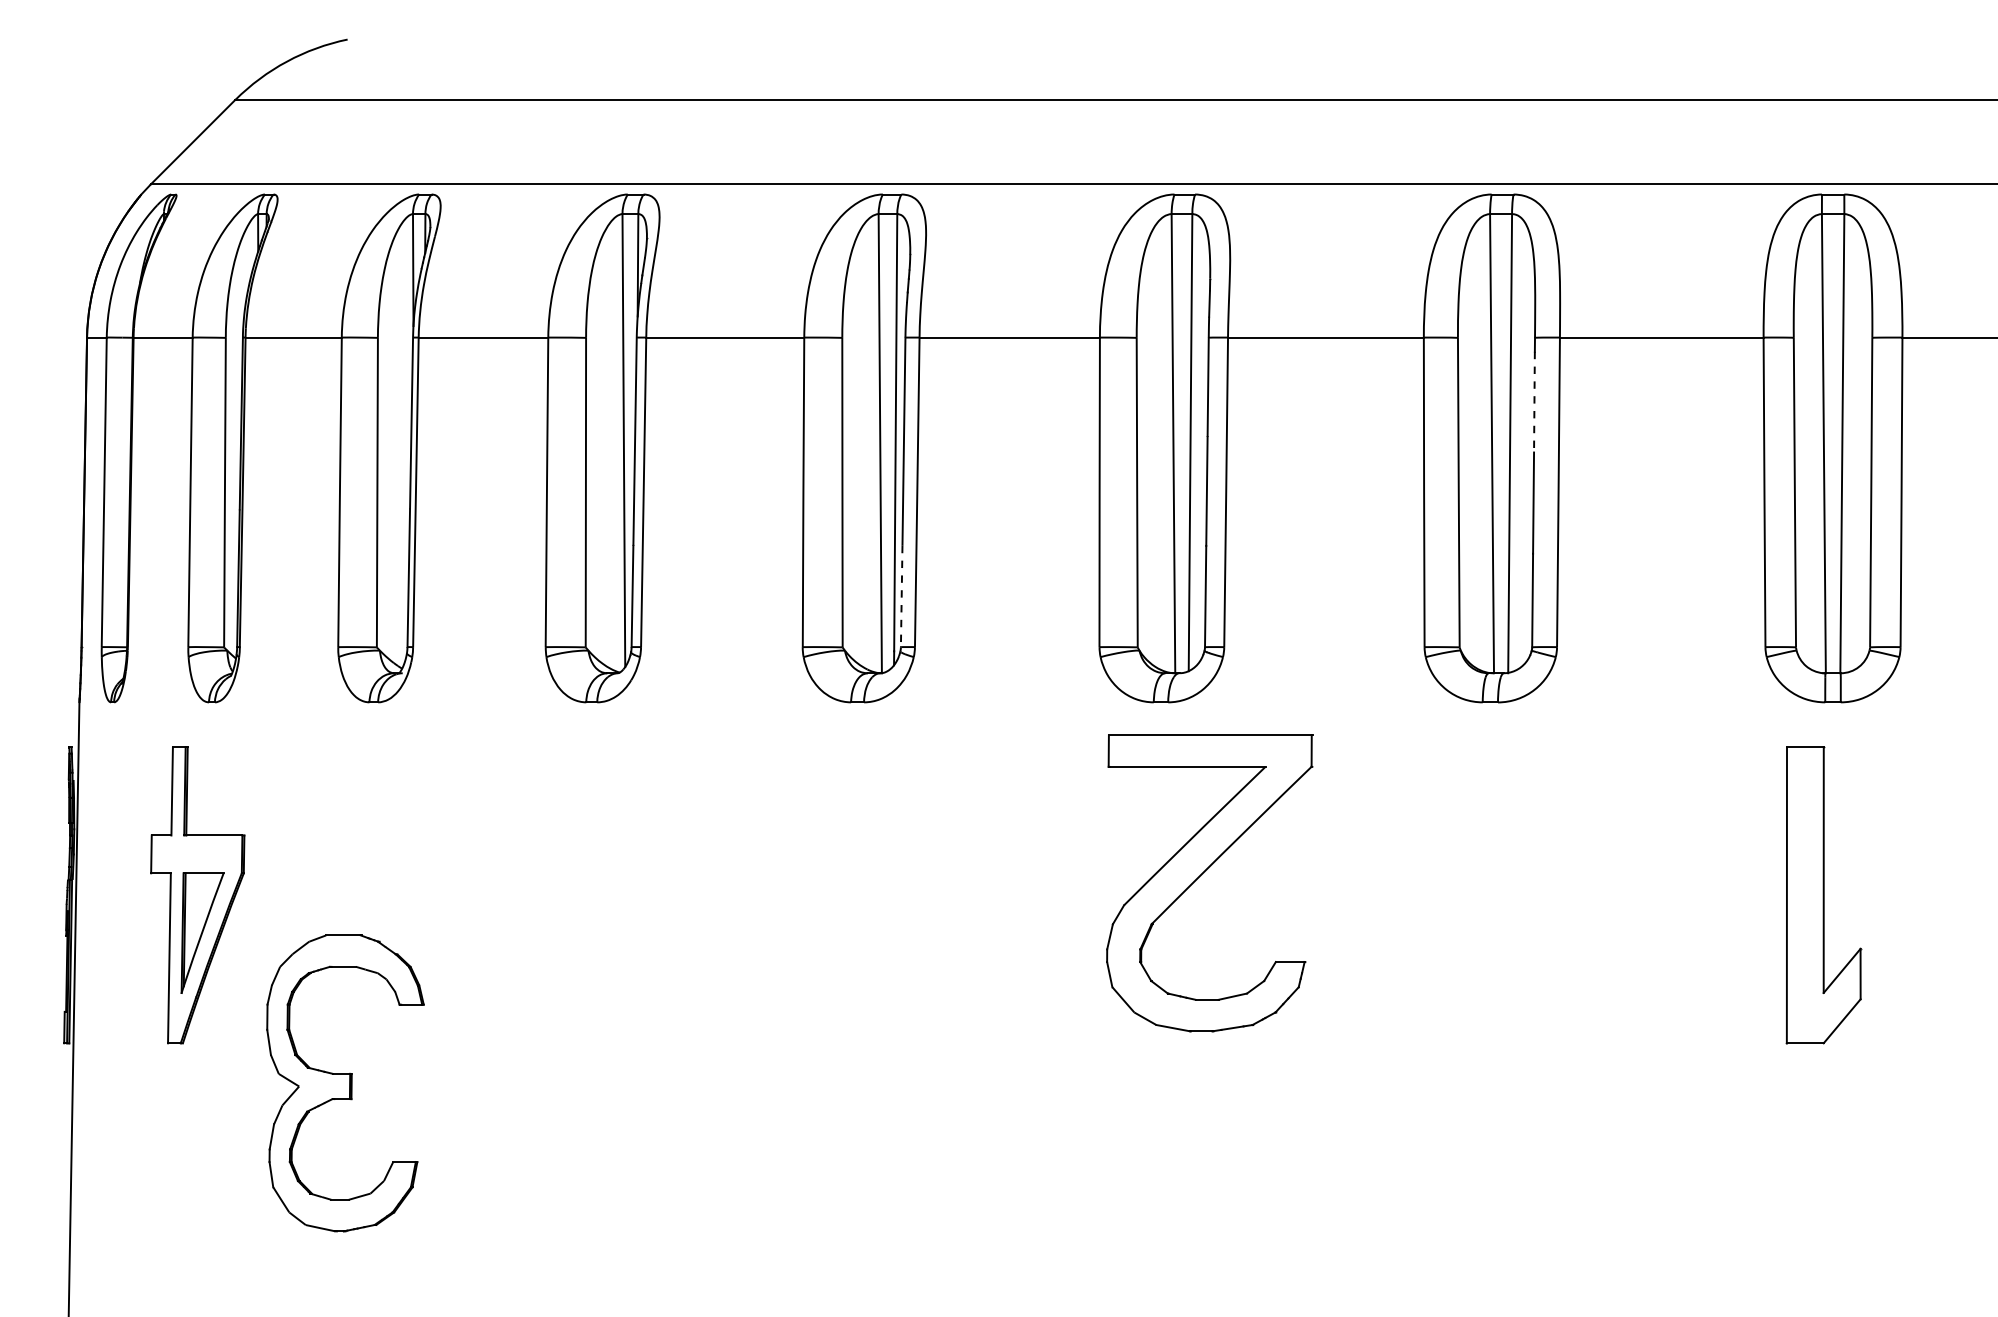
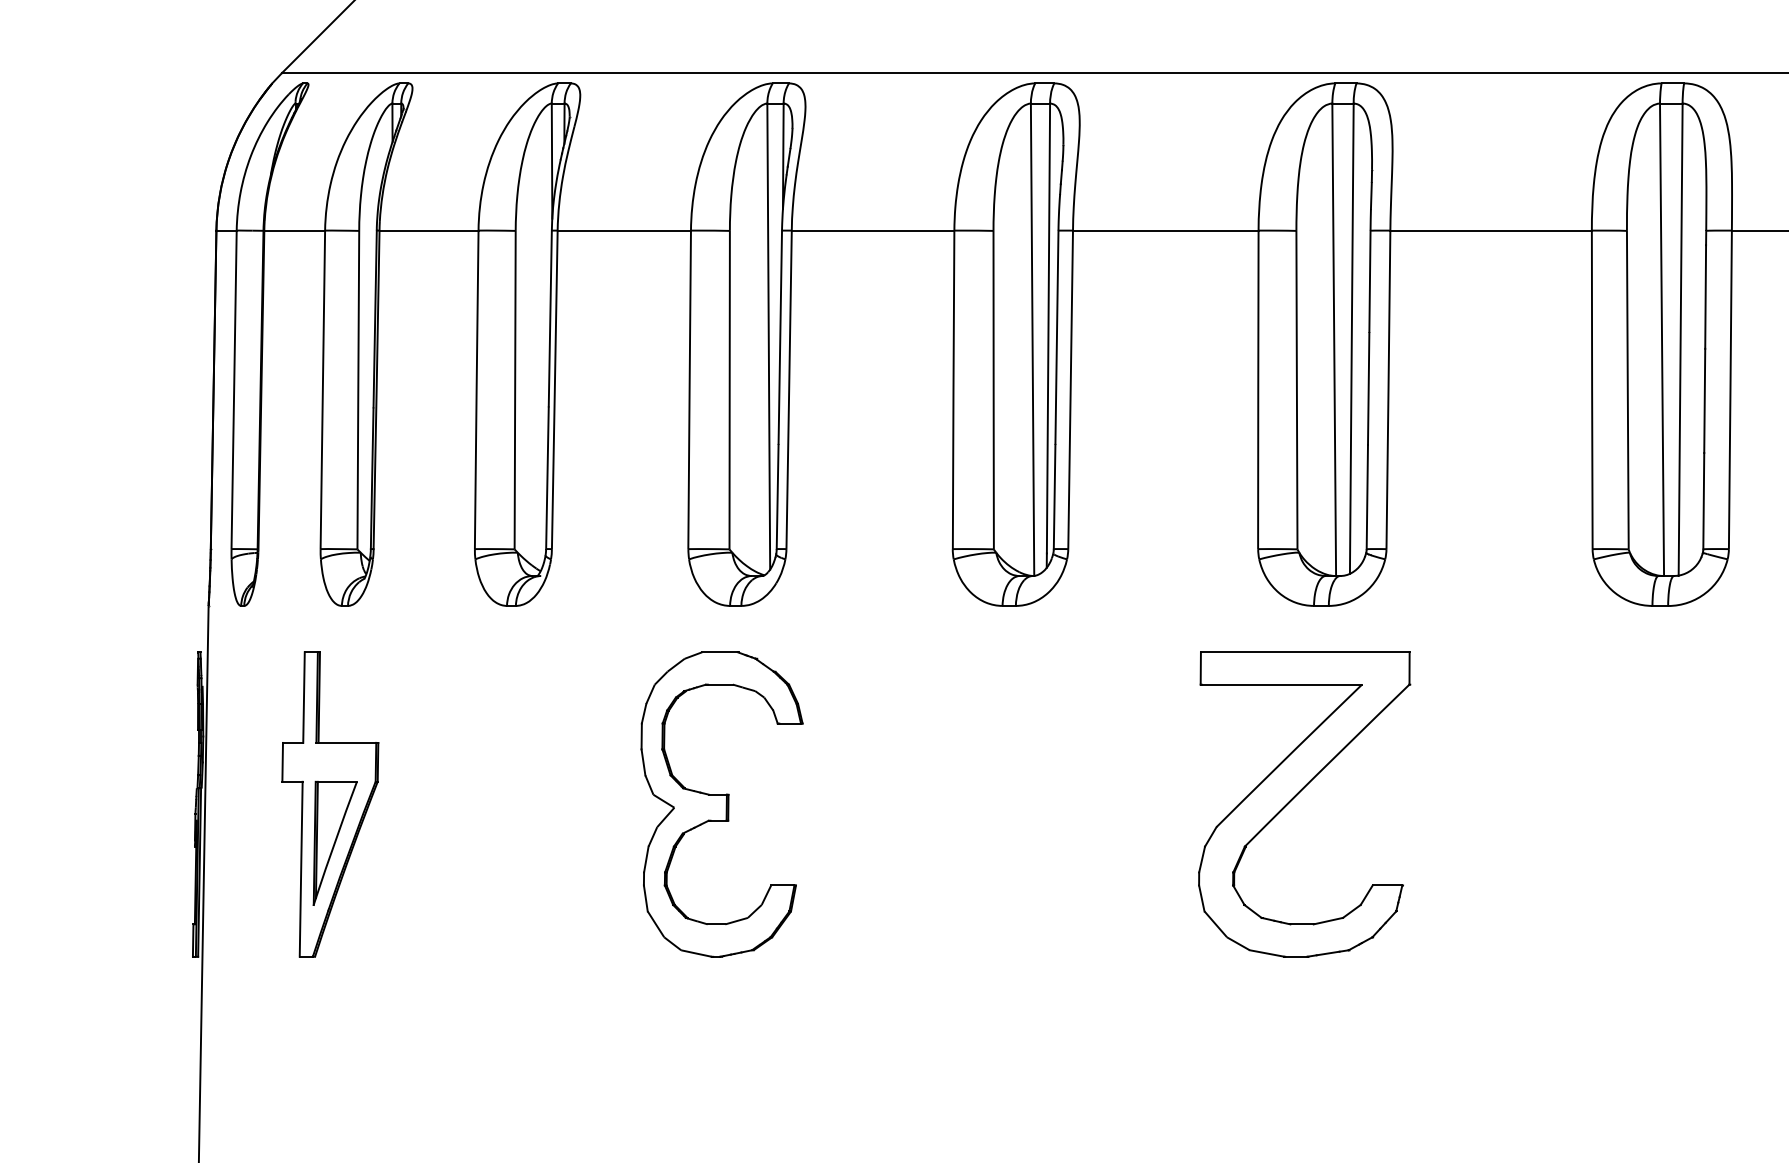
line: (1534, 402) -> (1705, 297), dashed -> solid
line: (901, 596) -> (1054, 497), dashed -> solid
part: (1201, 875) -> (1296, 796), moved
part: (345, 1083) -> (722, 804), moved

